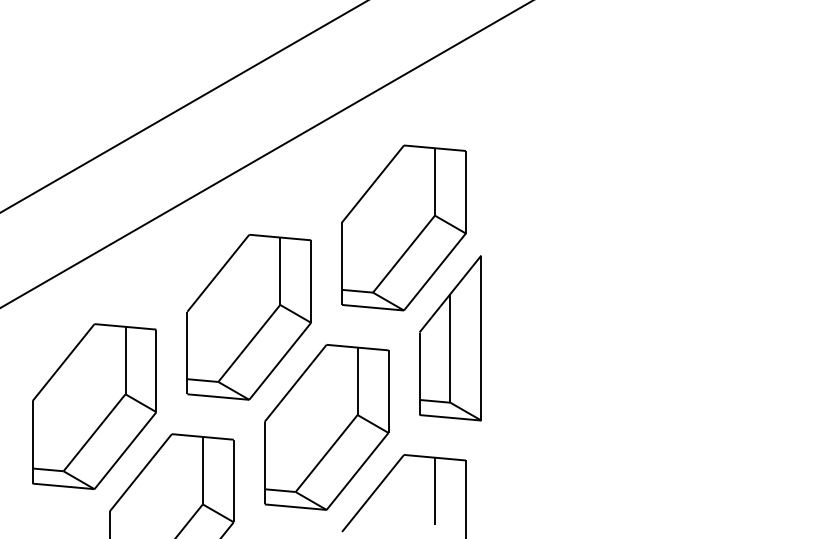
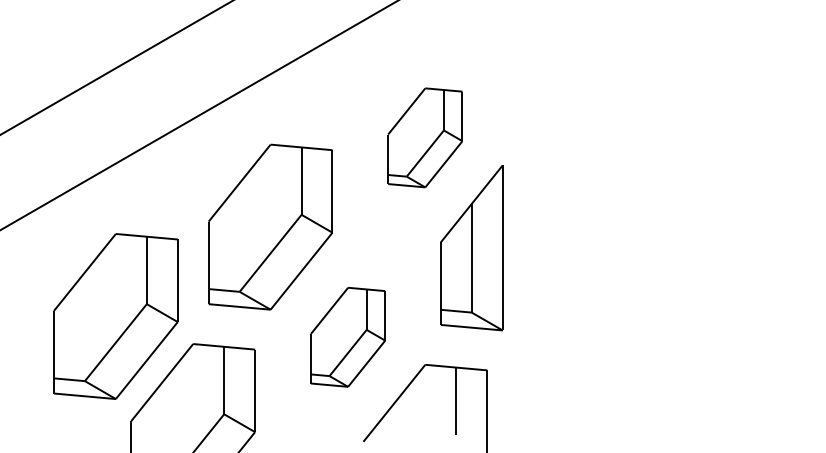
part: (403, 227) -> (424, 137), size x0.6
part: (326, 427) -> (347, 337), size x0.6

